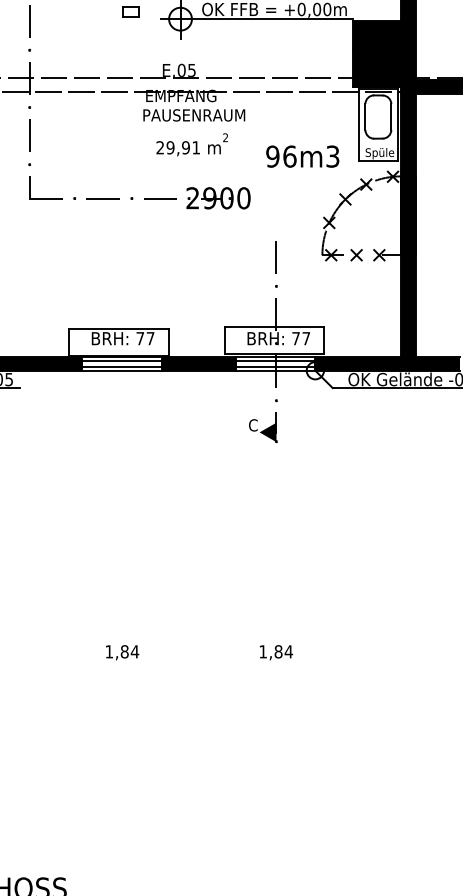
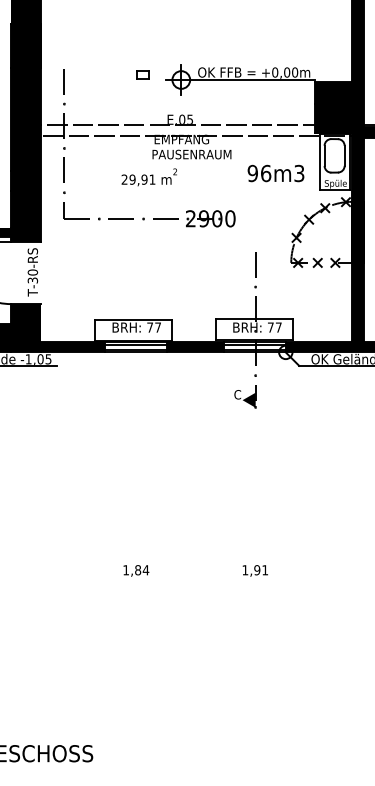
text: (191, 144) -> (148, 177), moved
text: (302, 156) -> (275, 173), moved
text: (284, 652) -> (261, 570), 1,84 -> 1,91

